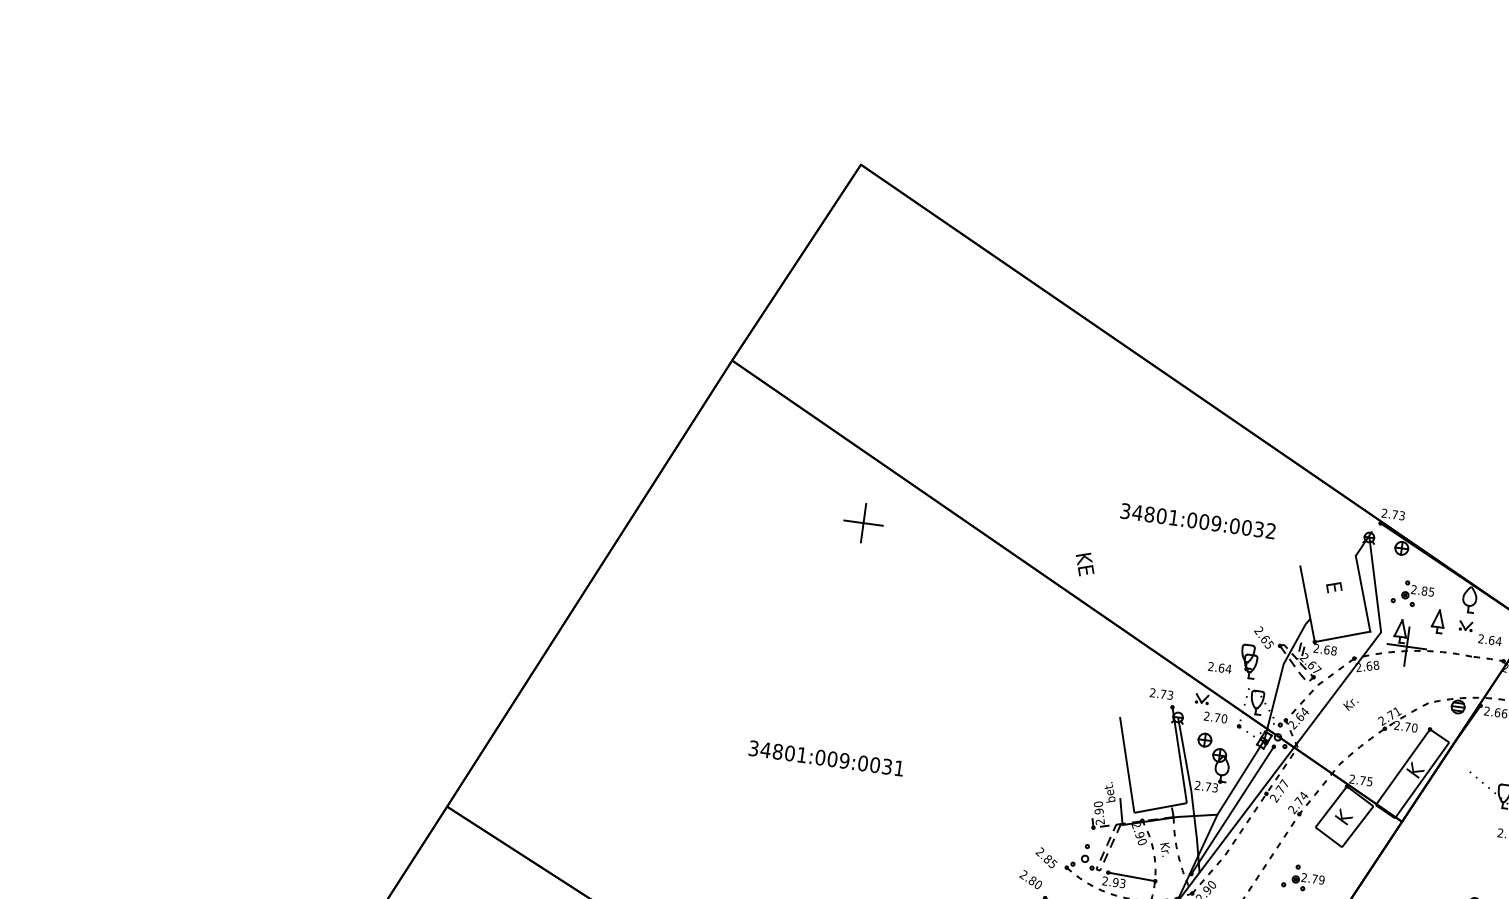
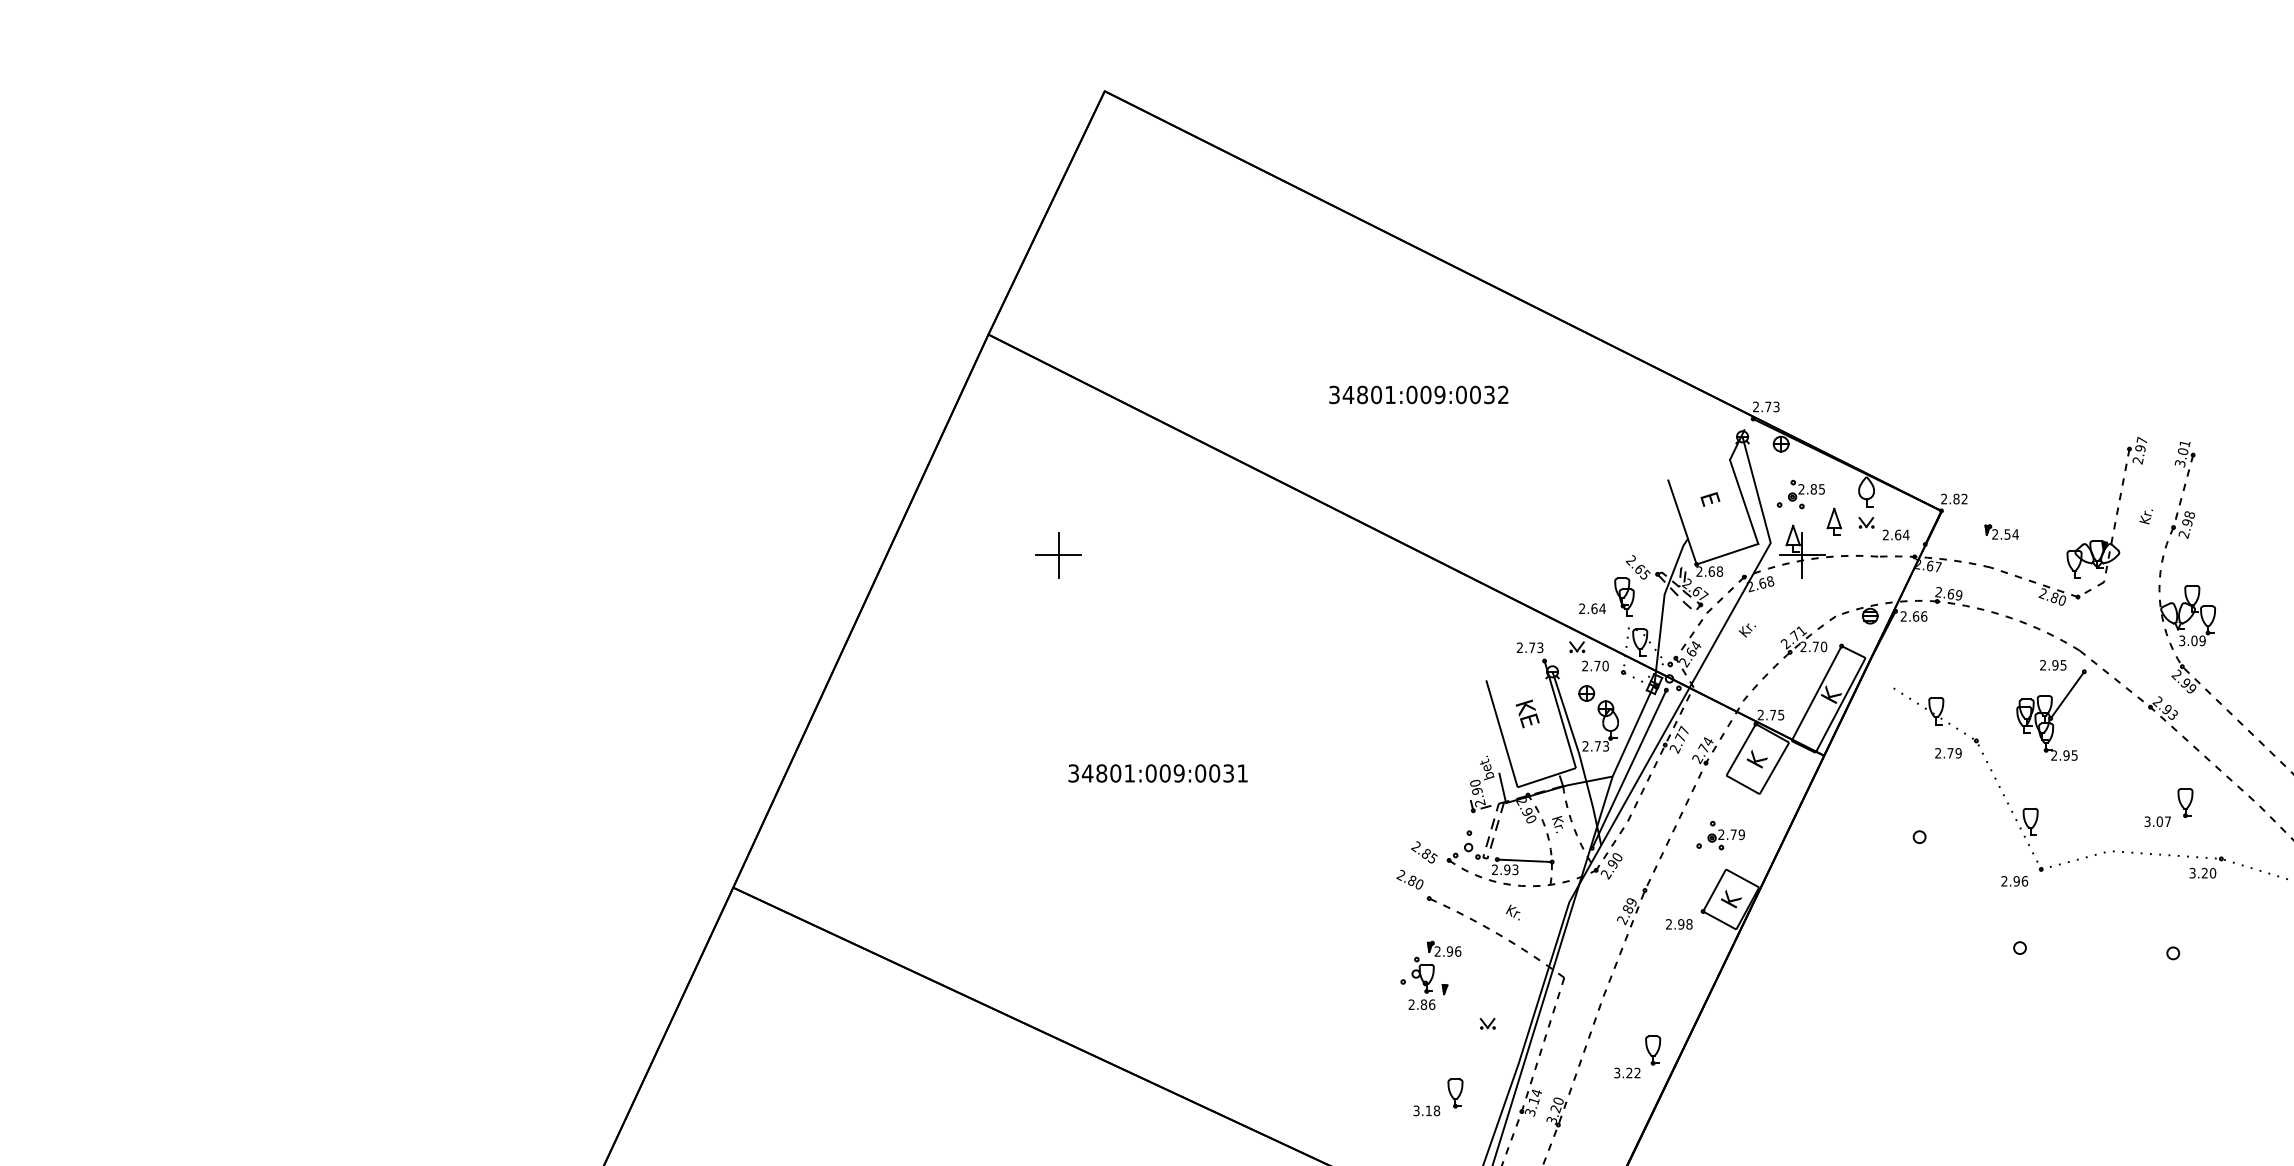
text: (1197, 520) -> (1418, 394), moved
part: (863, 523) -> (1058, 555), moved
text: (1084, 564) -> (1527, 713), moved

